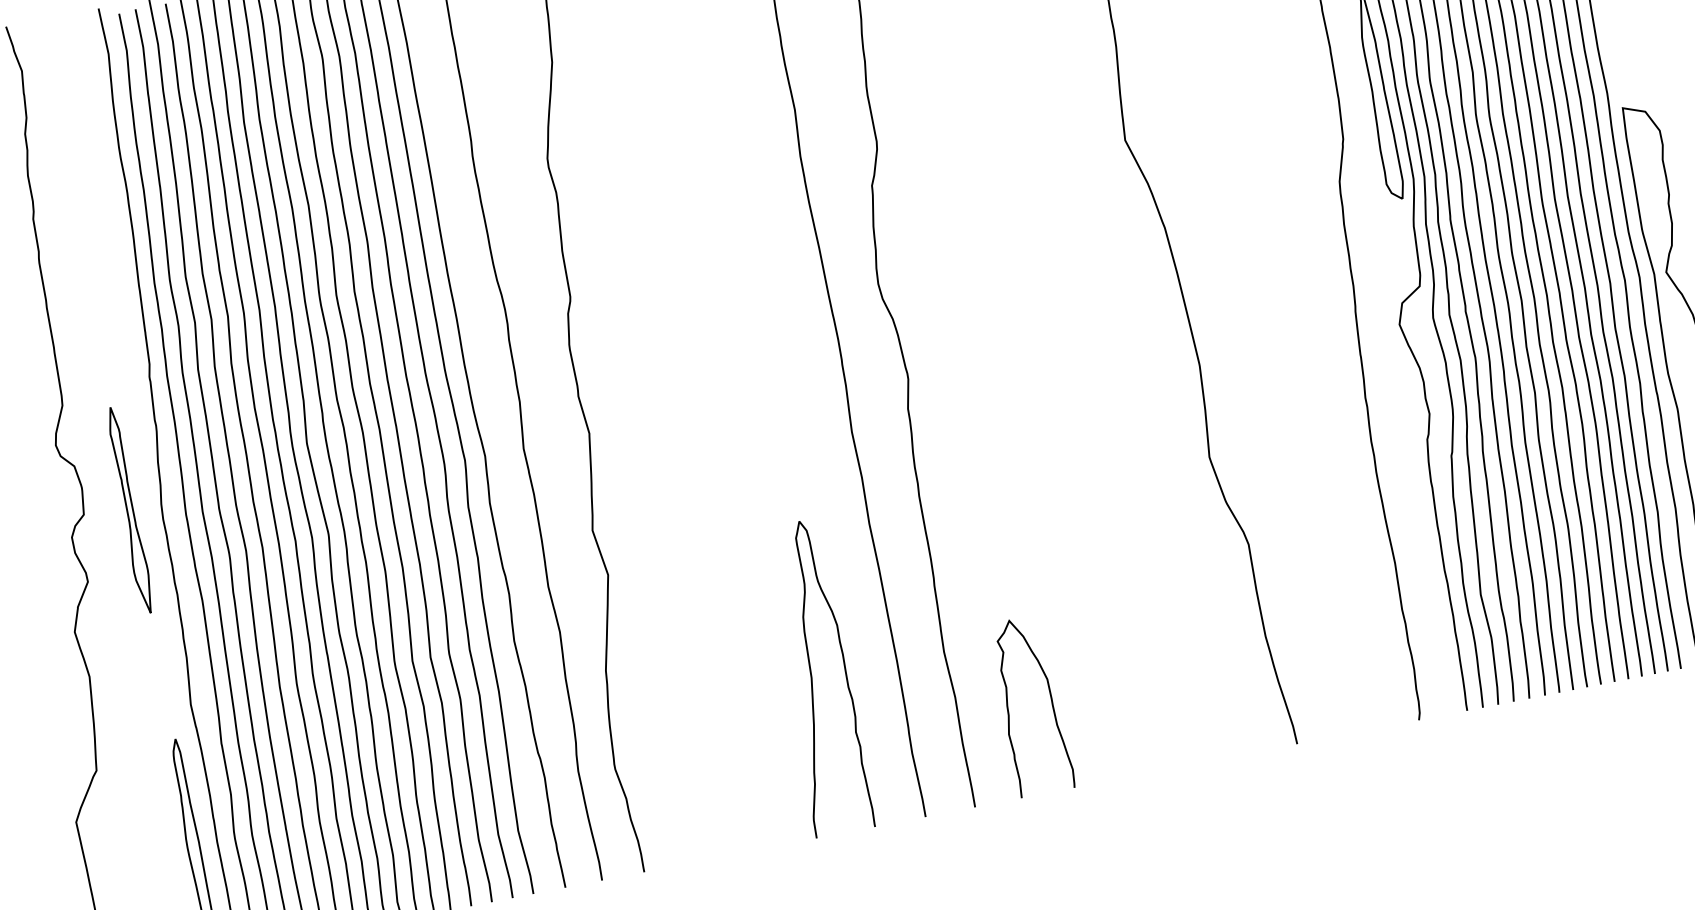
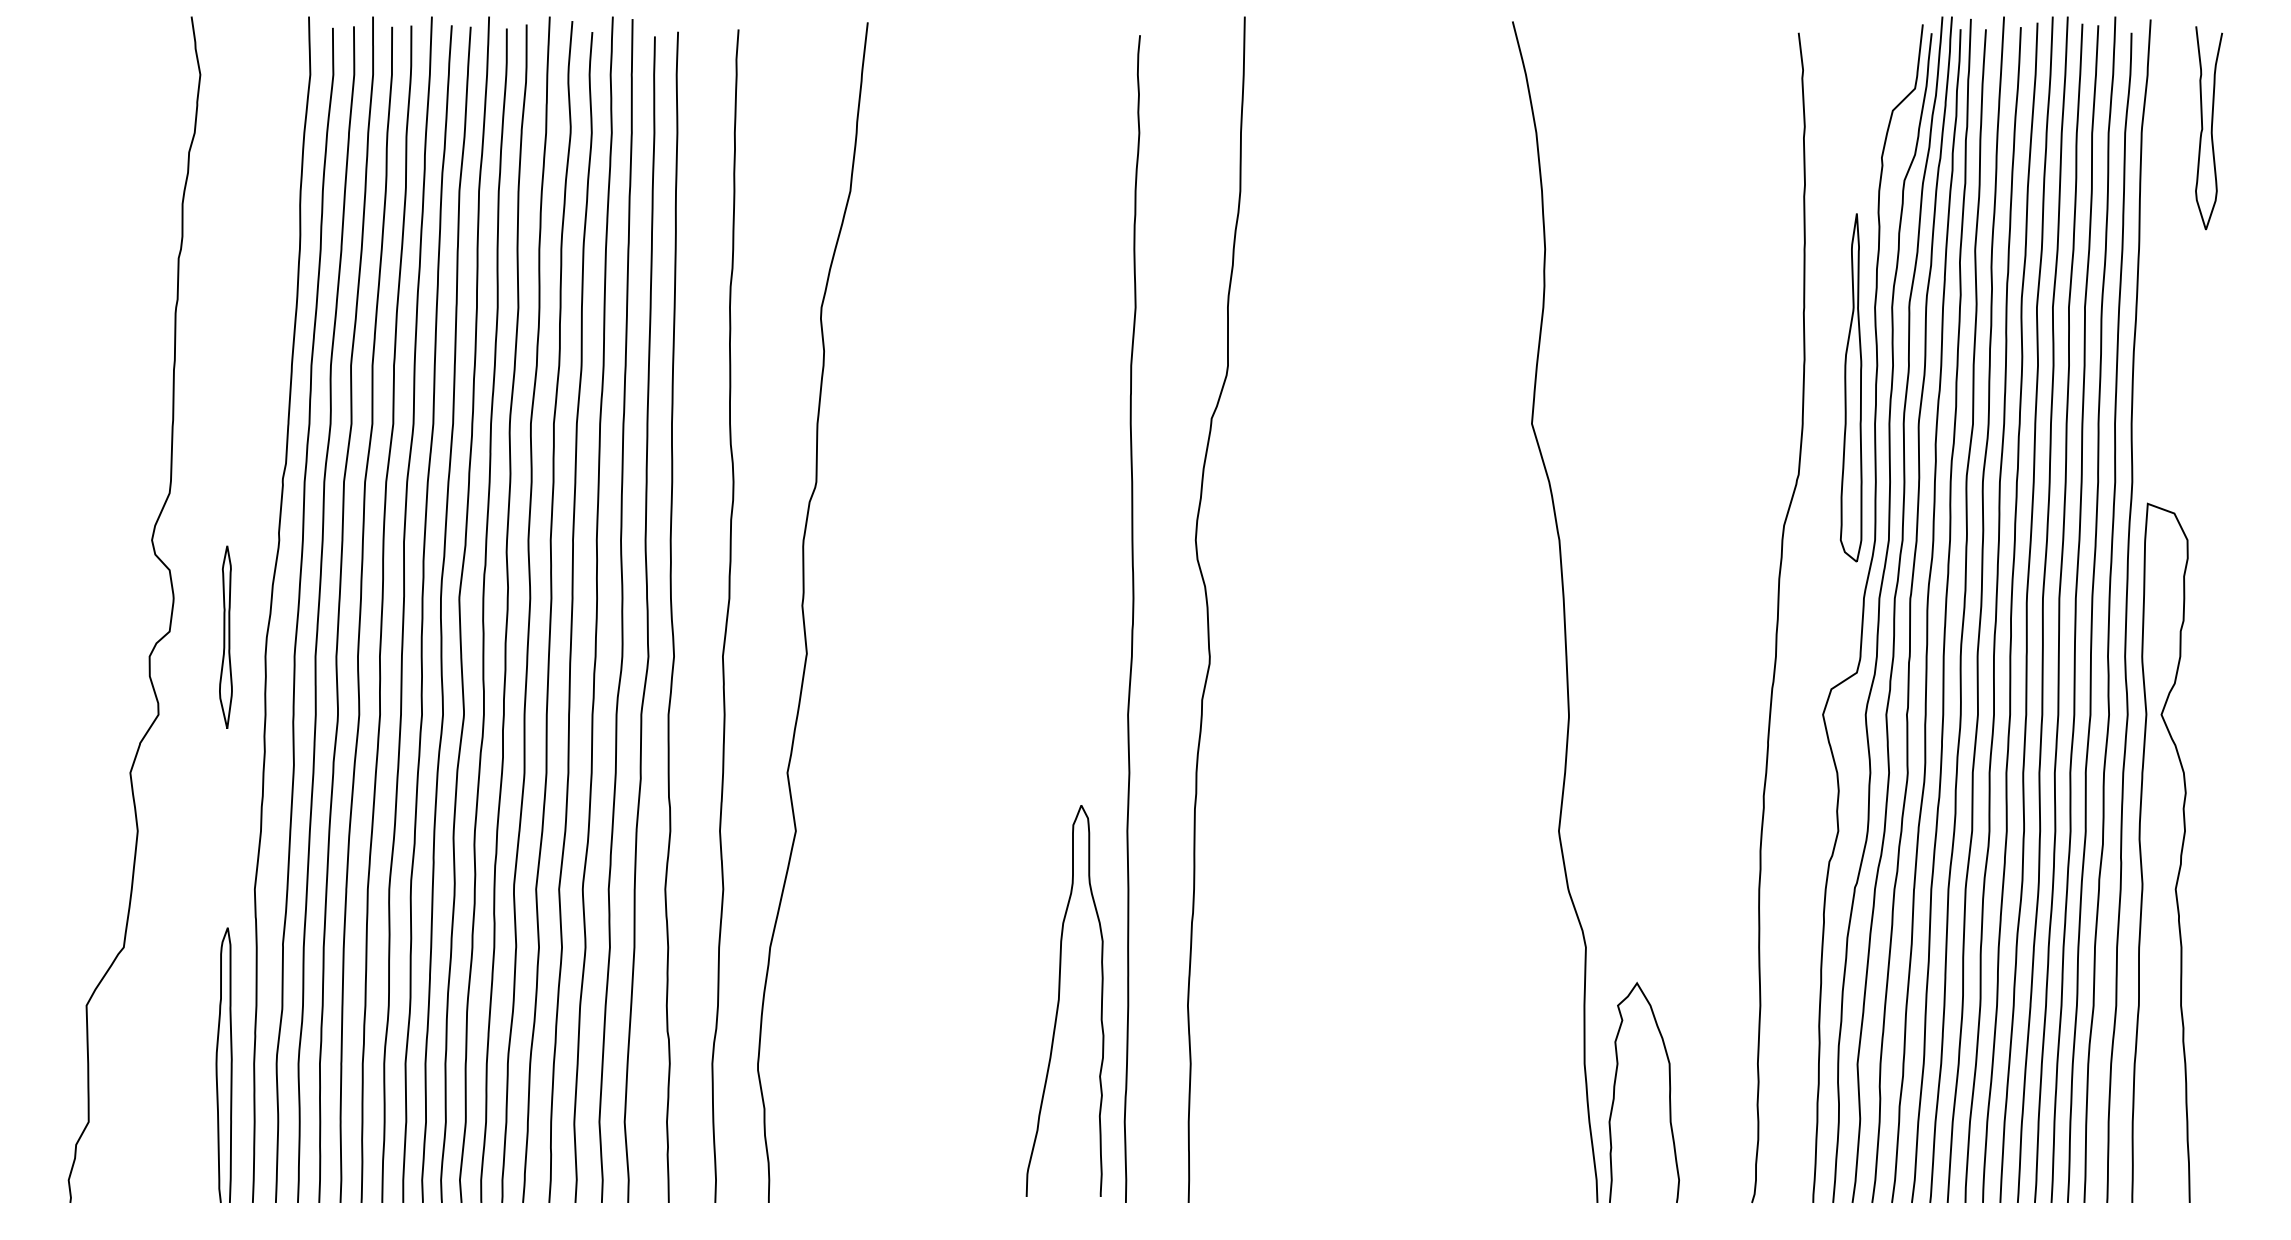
part: (128, 509) -> (225, 636), size x0.7
curve: (812, 678) -> (1059, 1000), moved
curve: (1051, 701) -> (1669, 1091), moved

